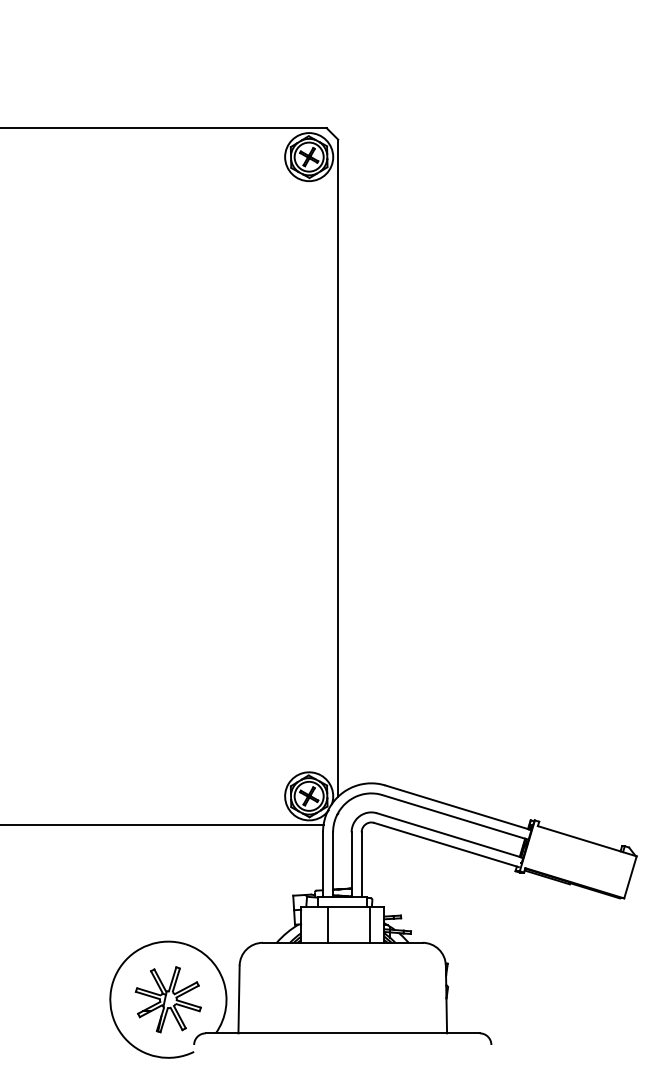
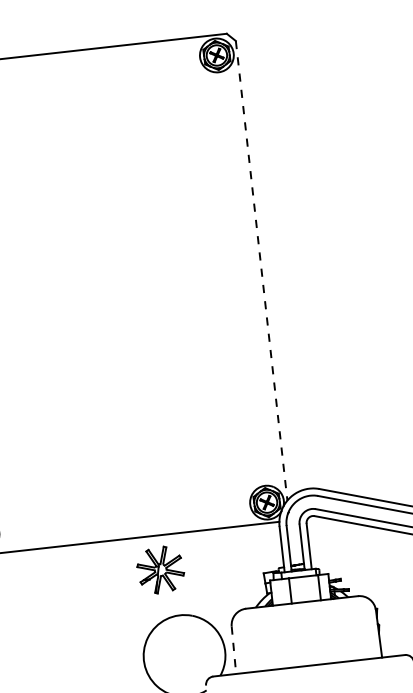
line: (338, 468) -> (261, 270), solid -> dashed
part: (167, 999) -> (160, 569), moved
line: (239, 999) -> (234, 650), solid -> dashed

